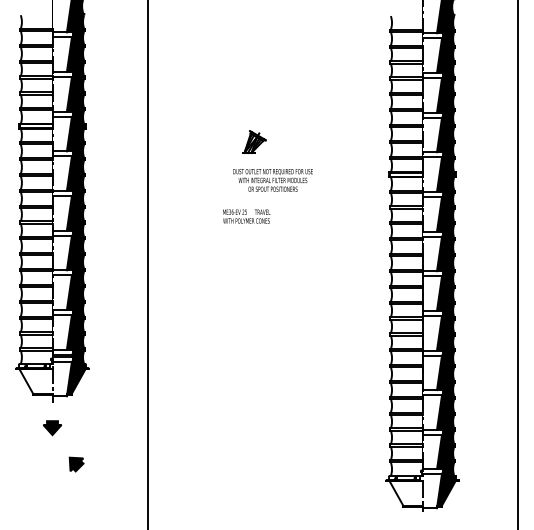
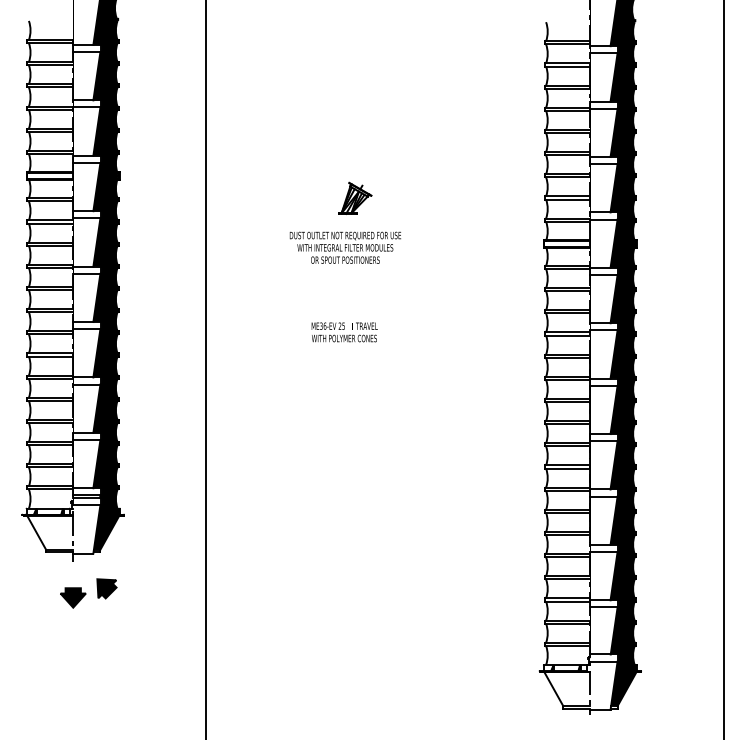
text: (272, 180) -> (344, 247), moved
text: (246, 216) -> (344, 332), moved
part: (76, 464) -> (106, 588), moved

